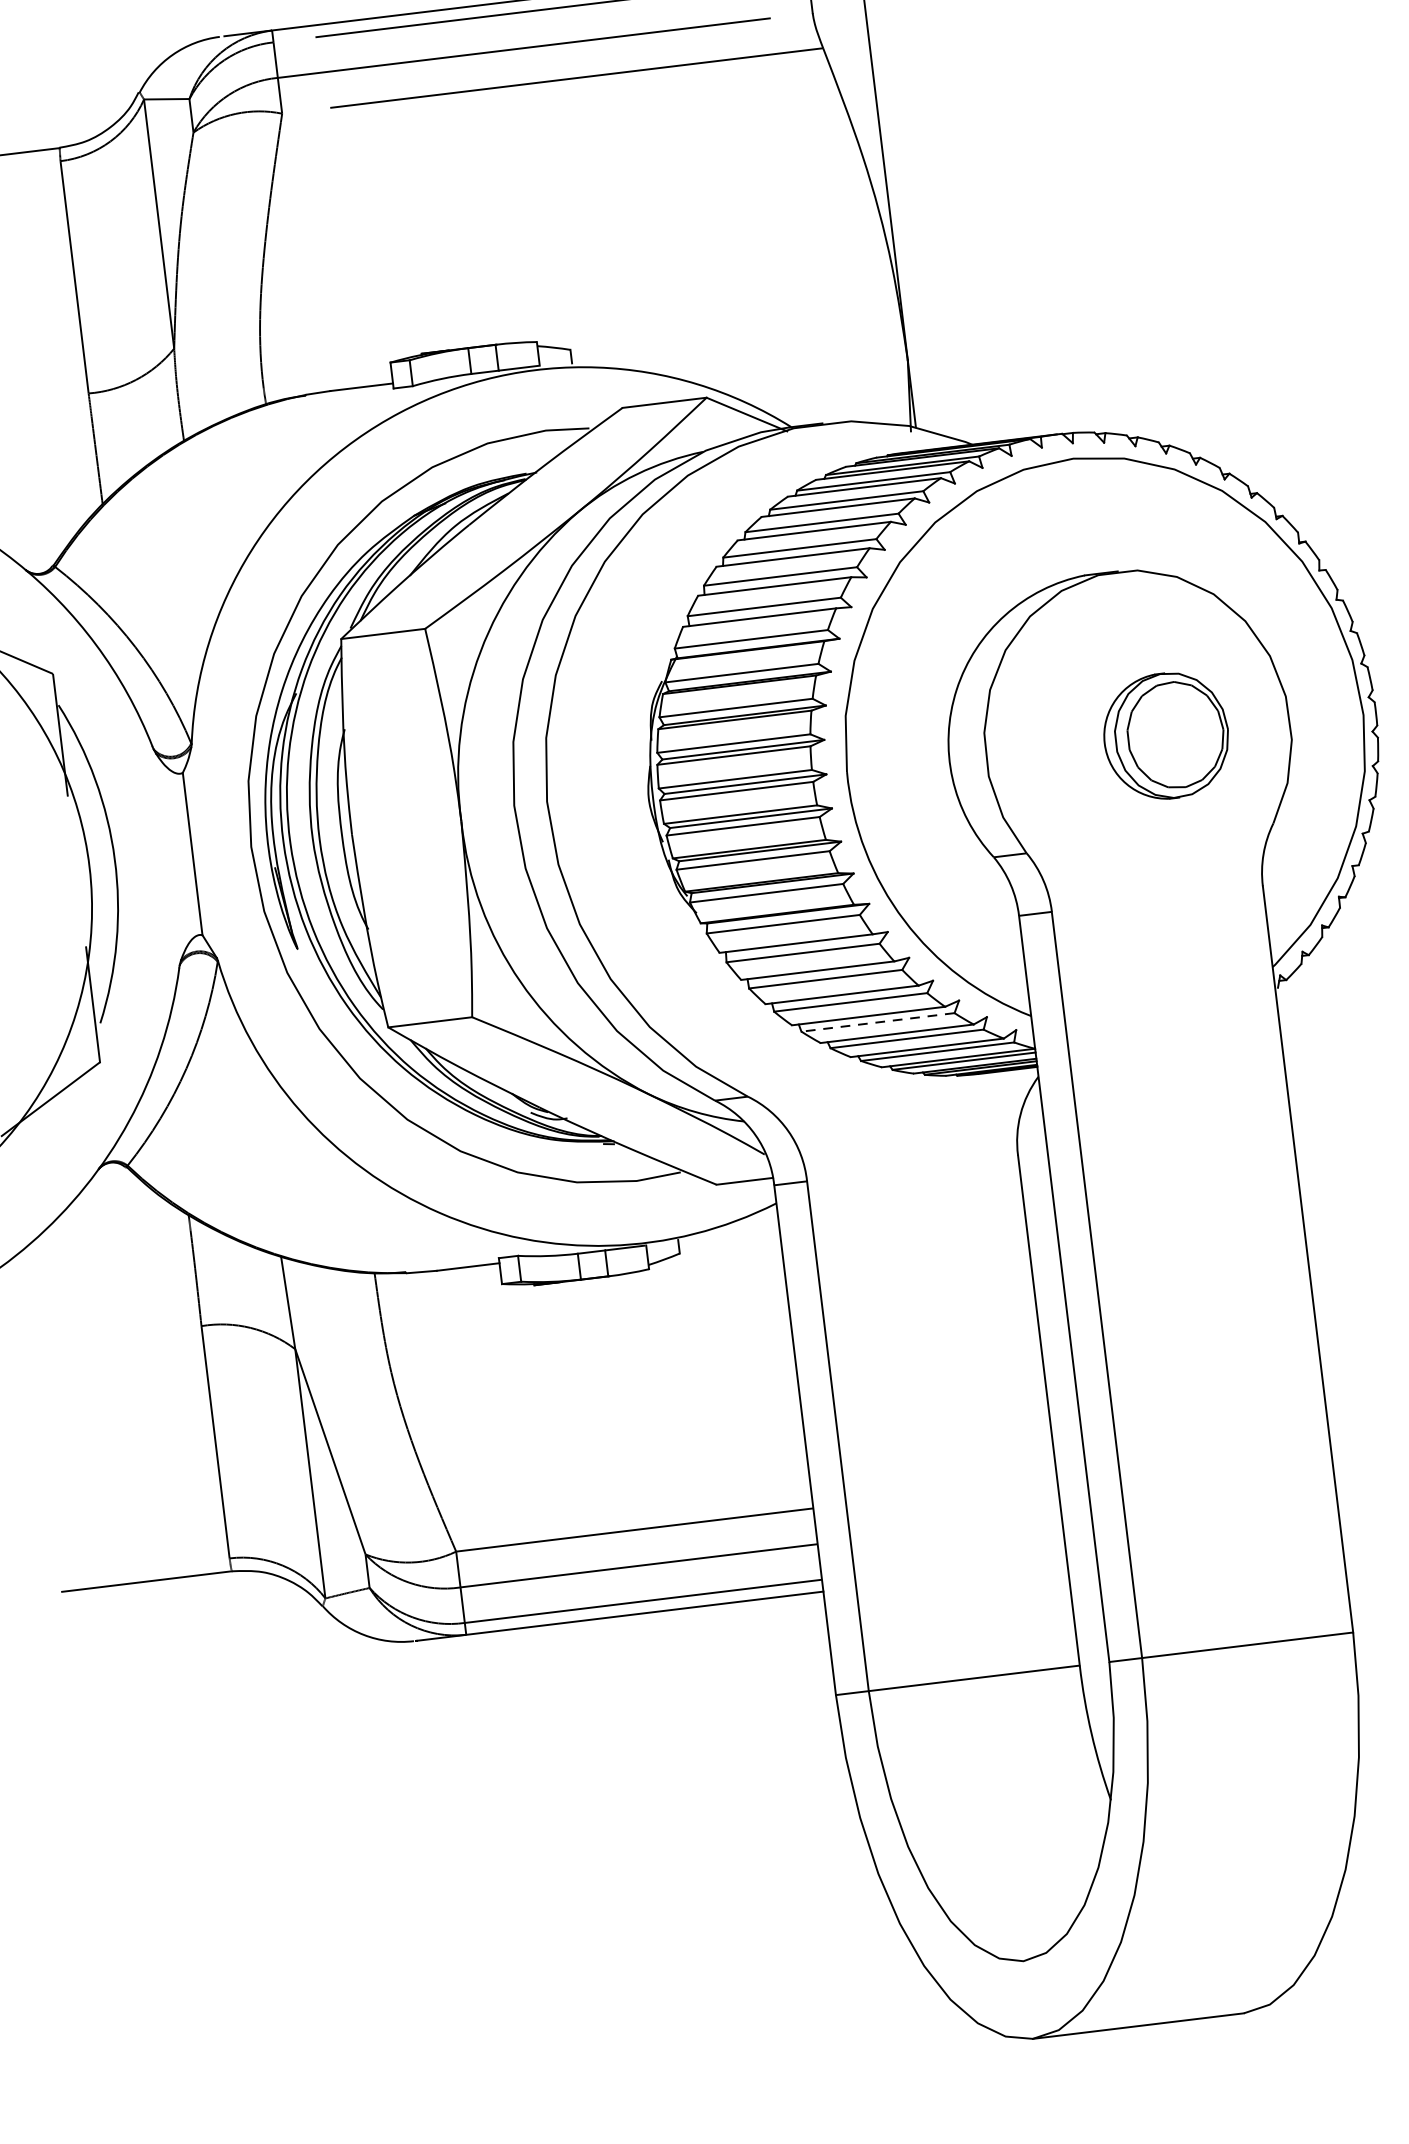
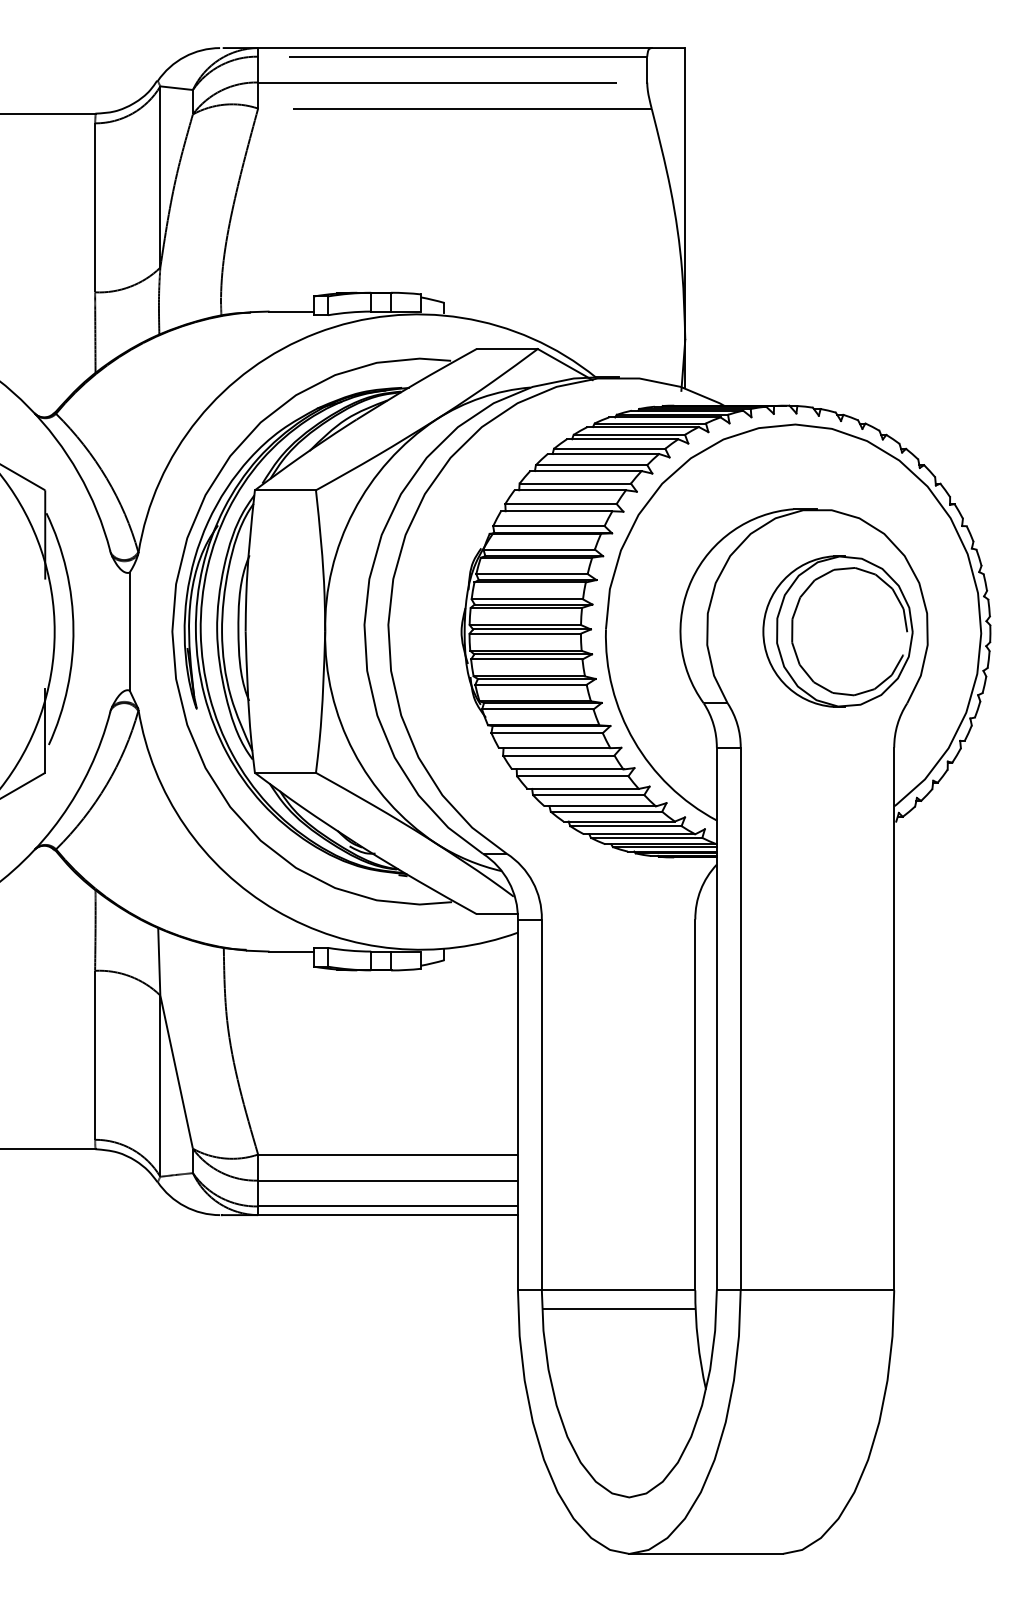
part: (1165, 736) -> (837, 631), size x1.67
line: (877, 1022) -> (606, 811), dashed -> solid
line: (977, 1704) -> (618, 1309), added

